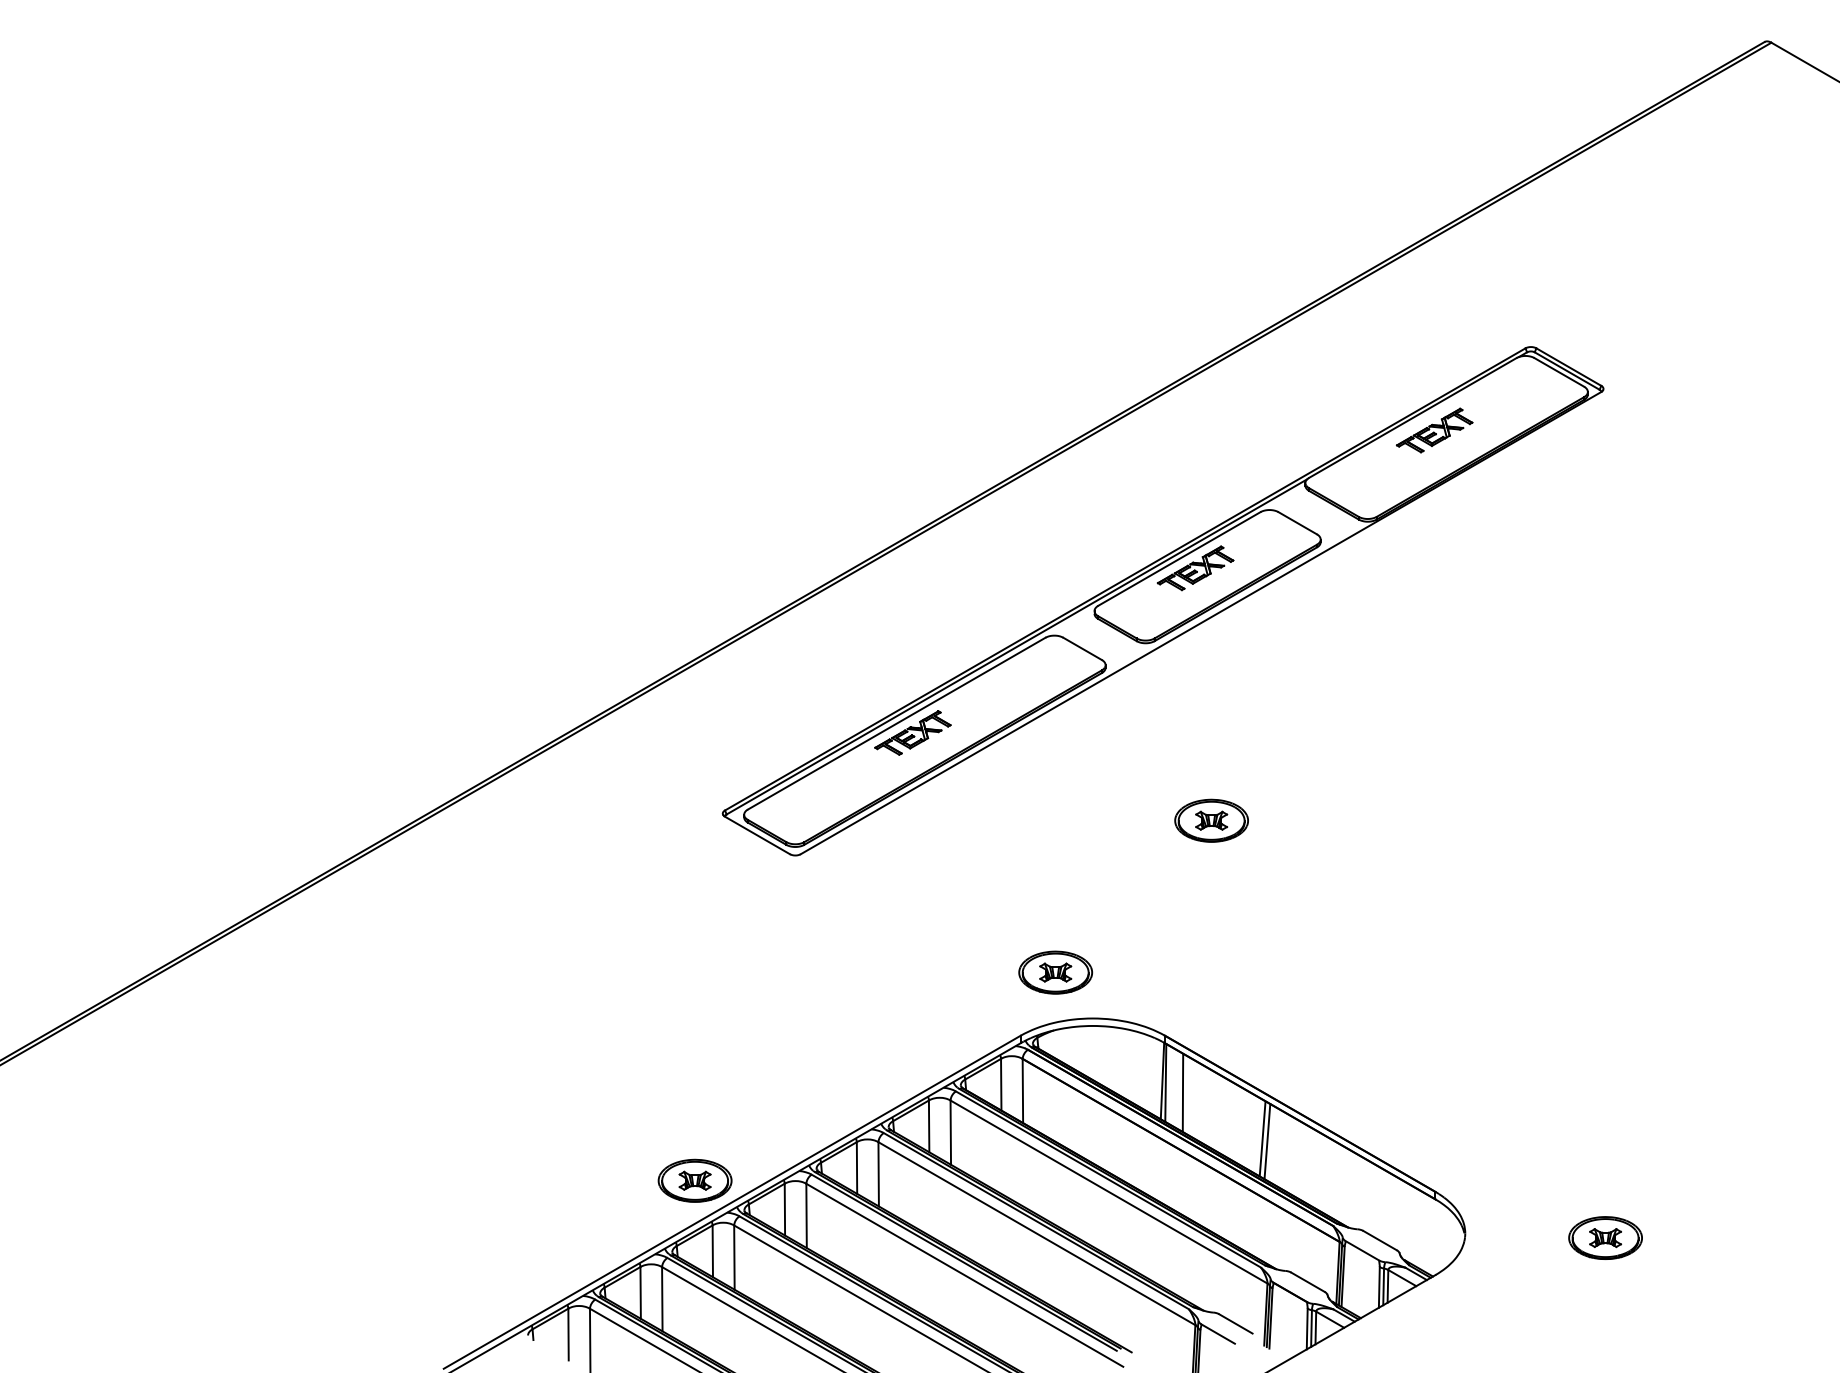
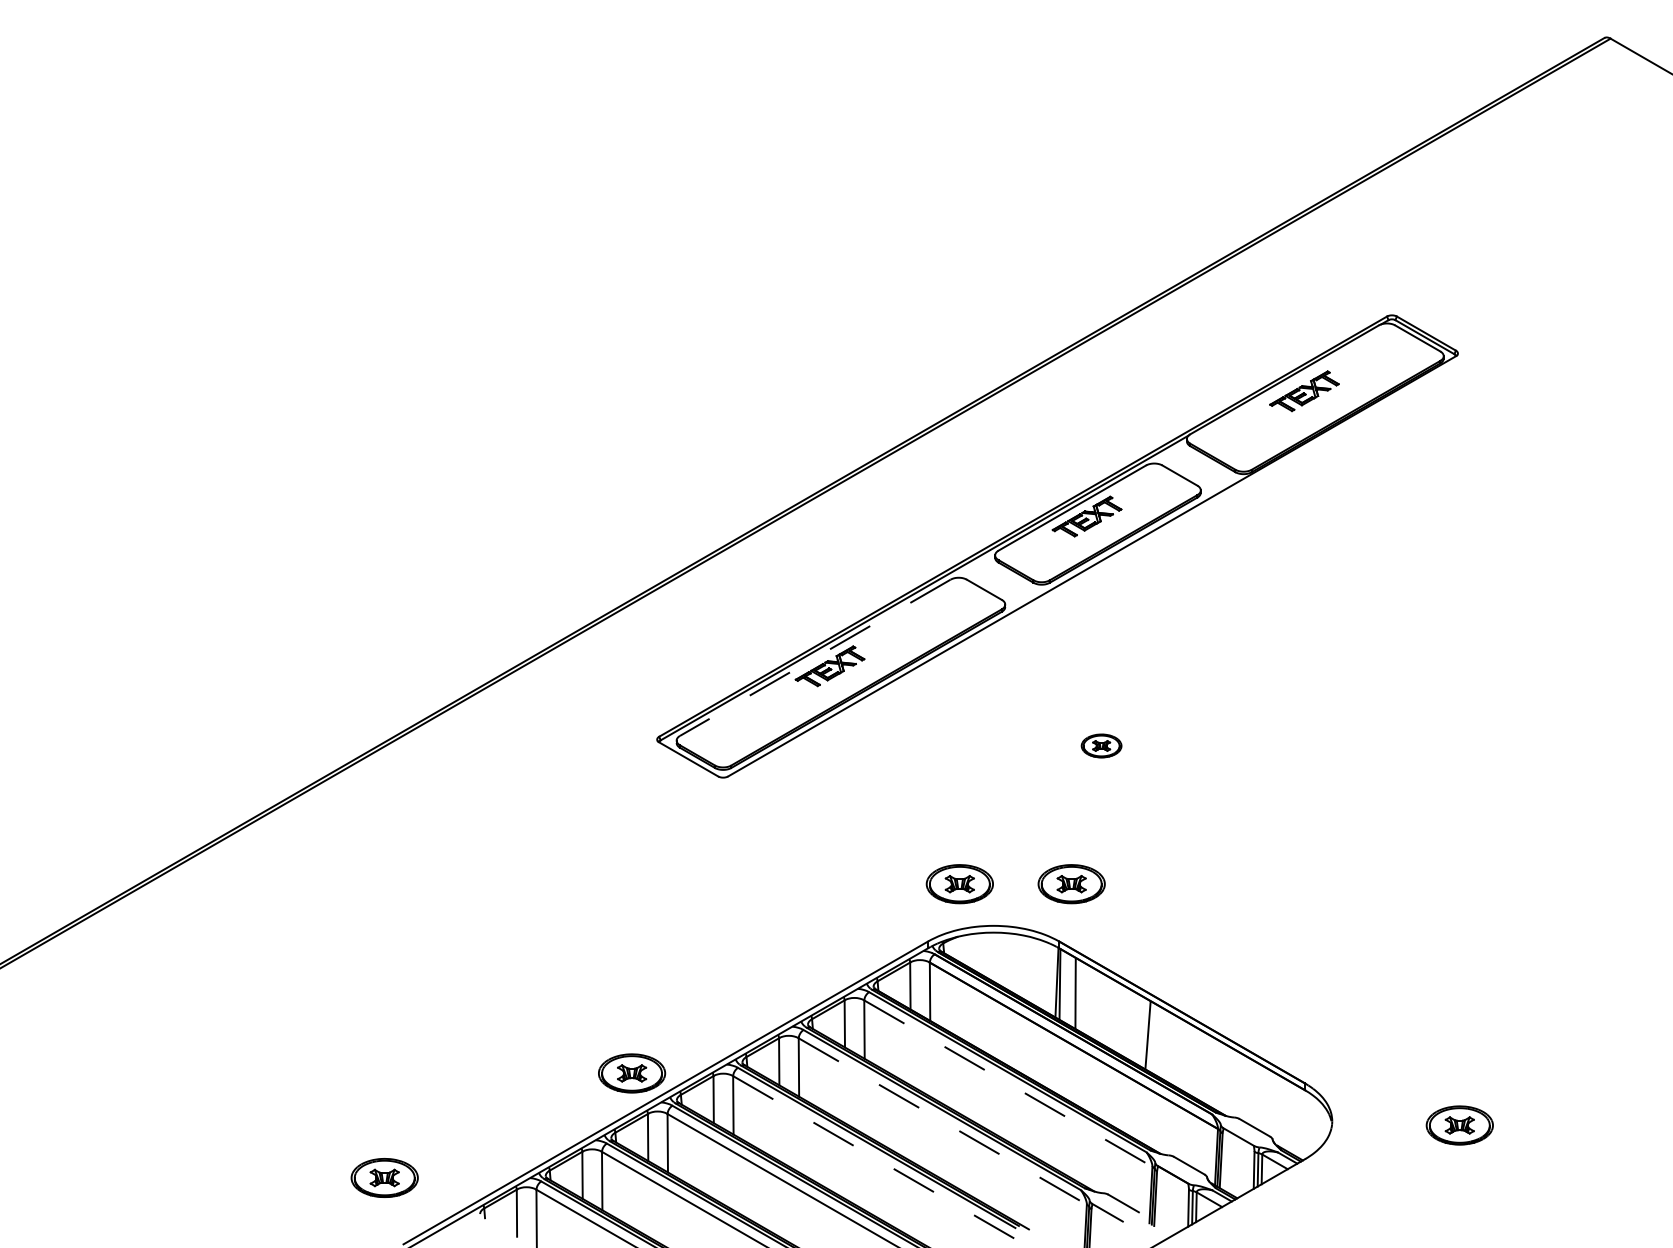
line: (896, 723) -> (815, 657), solid -> dashed
part: (1211, 820) -> (1101, 745), size x0.6
part: (1178, 972) -> (1071, 884), added
line: (1267, 1141) -> (1152, 1037), removed
line: (1109, 1192) -> (1008, 1084), solid -> dashed
line: (1036, 1233) -> (942, 1121), solid -> dashed
line: (964, 1275) -> (876, 1159), solid -> dashed
part: (422, 1295) -> (384, 1177), added

